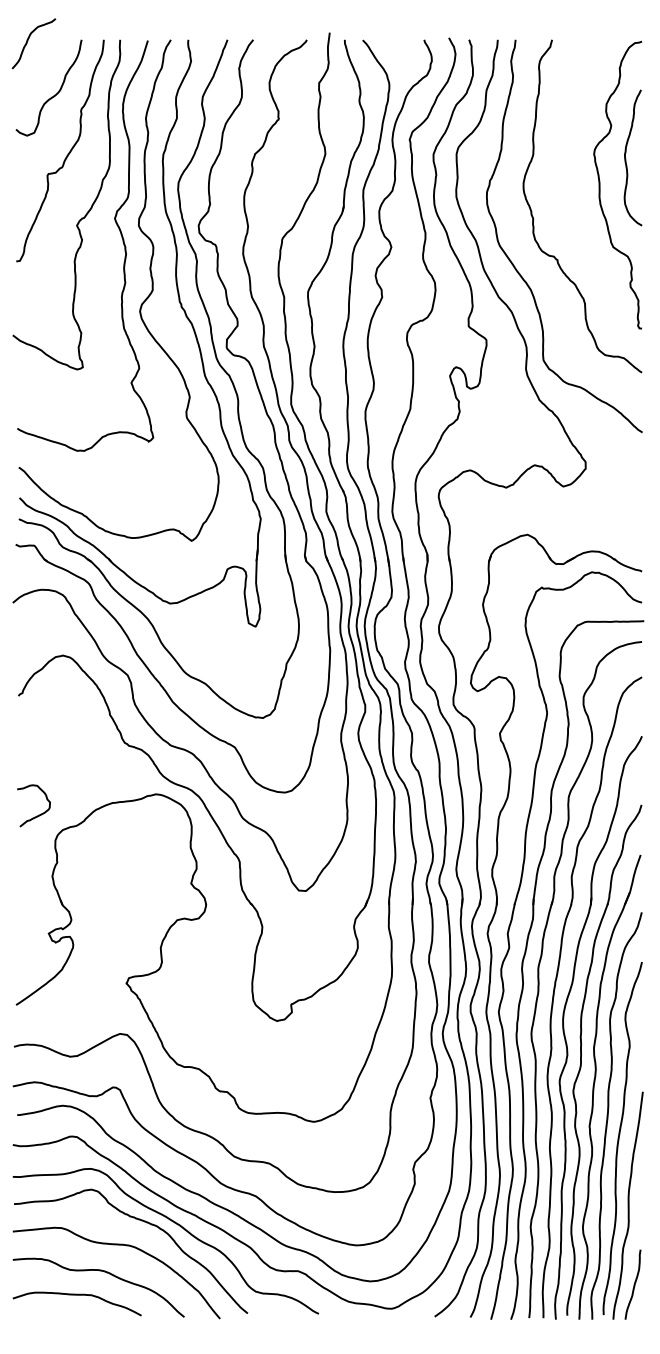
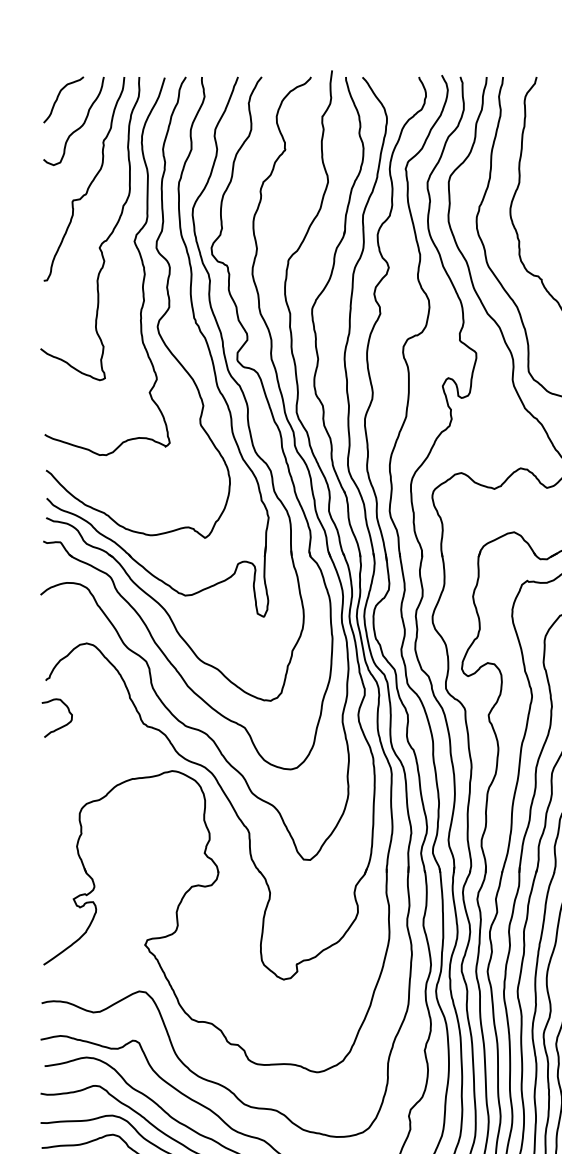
curve: (28, 41) -> (58, 97), moved
curve: (38, 814) -> (61, 726), moved

